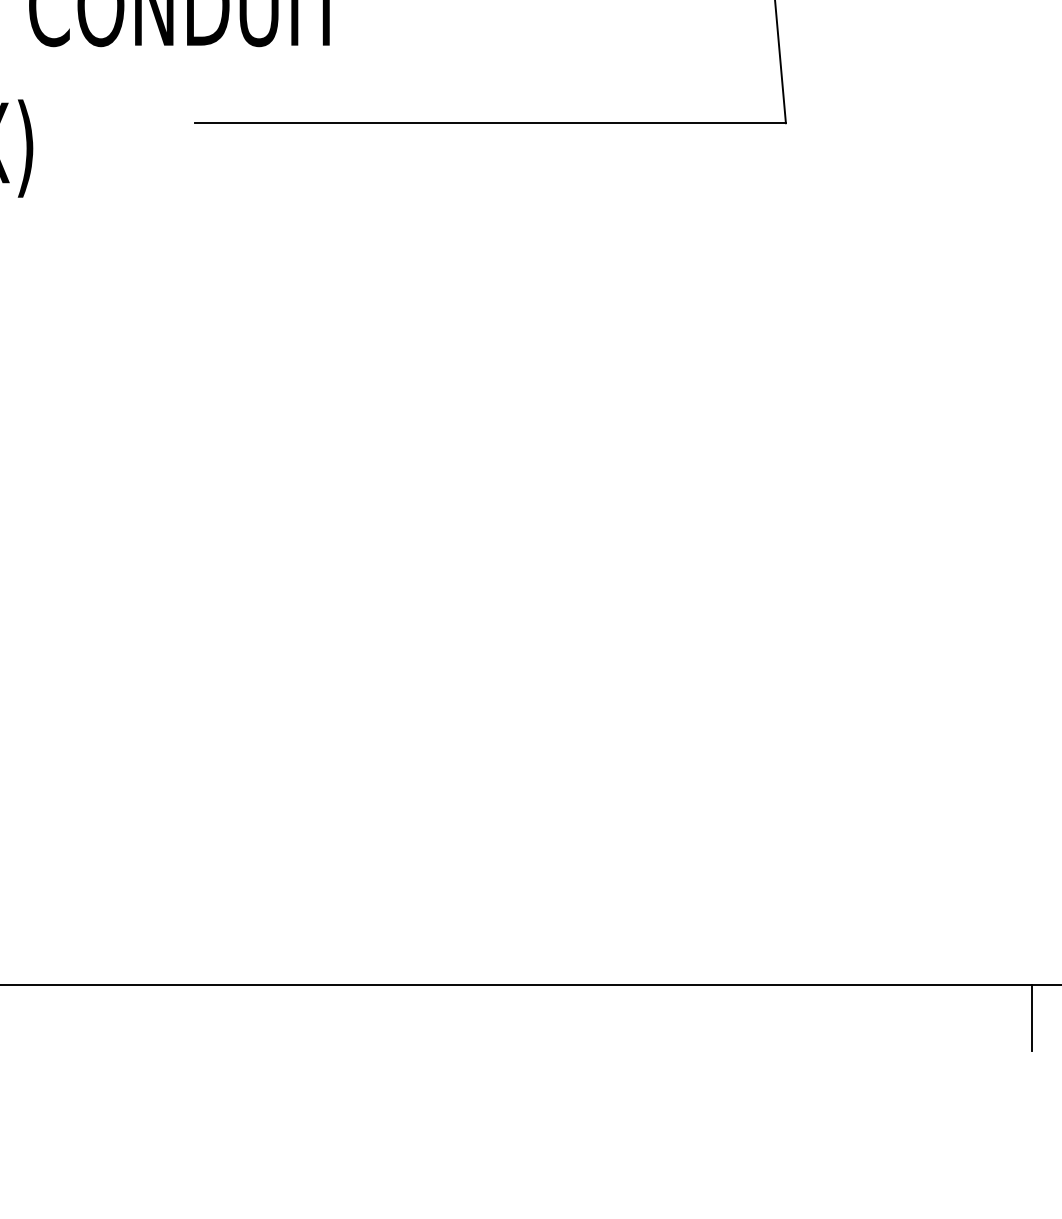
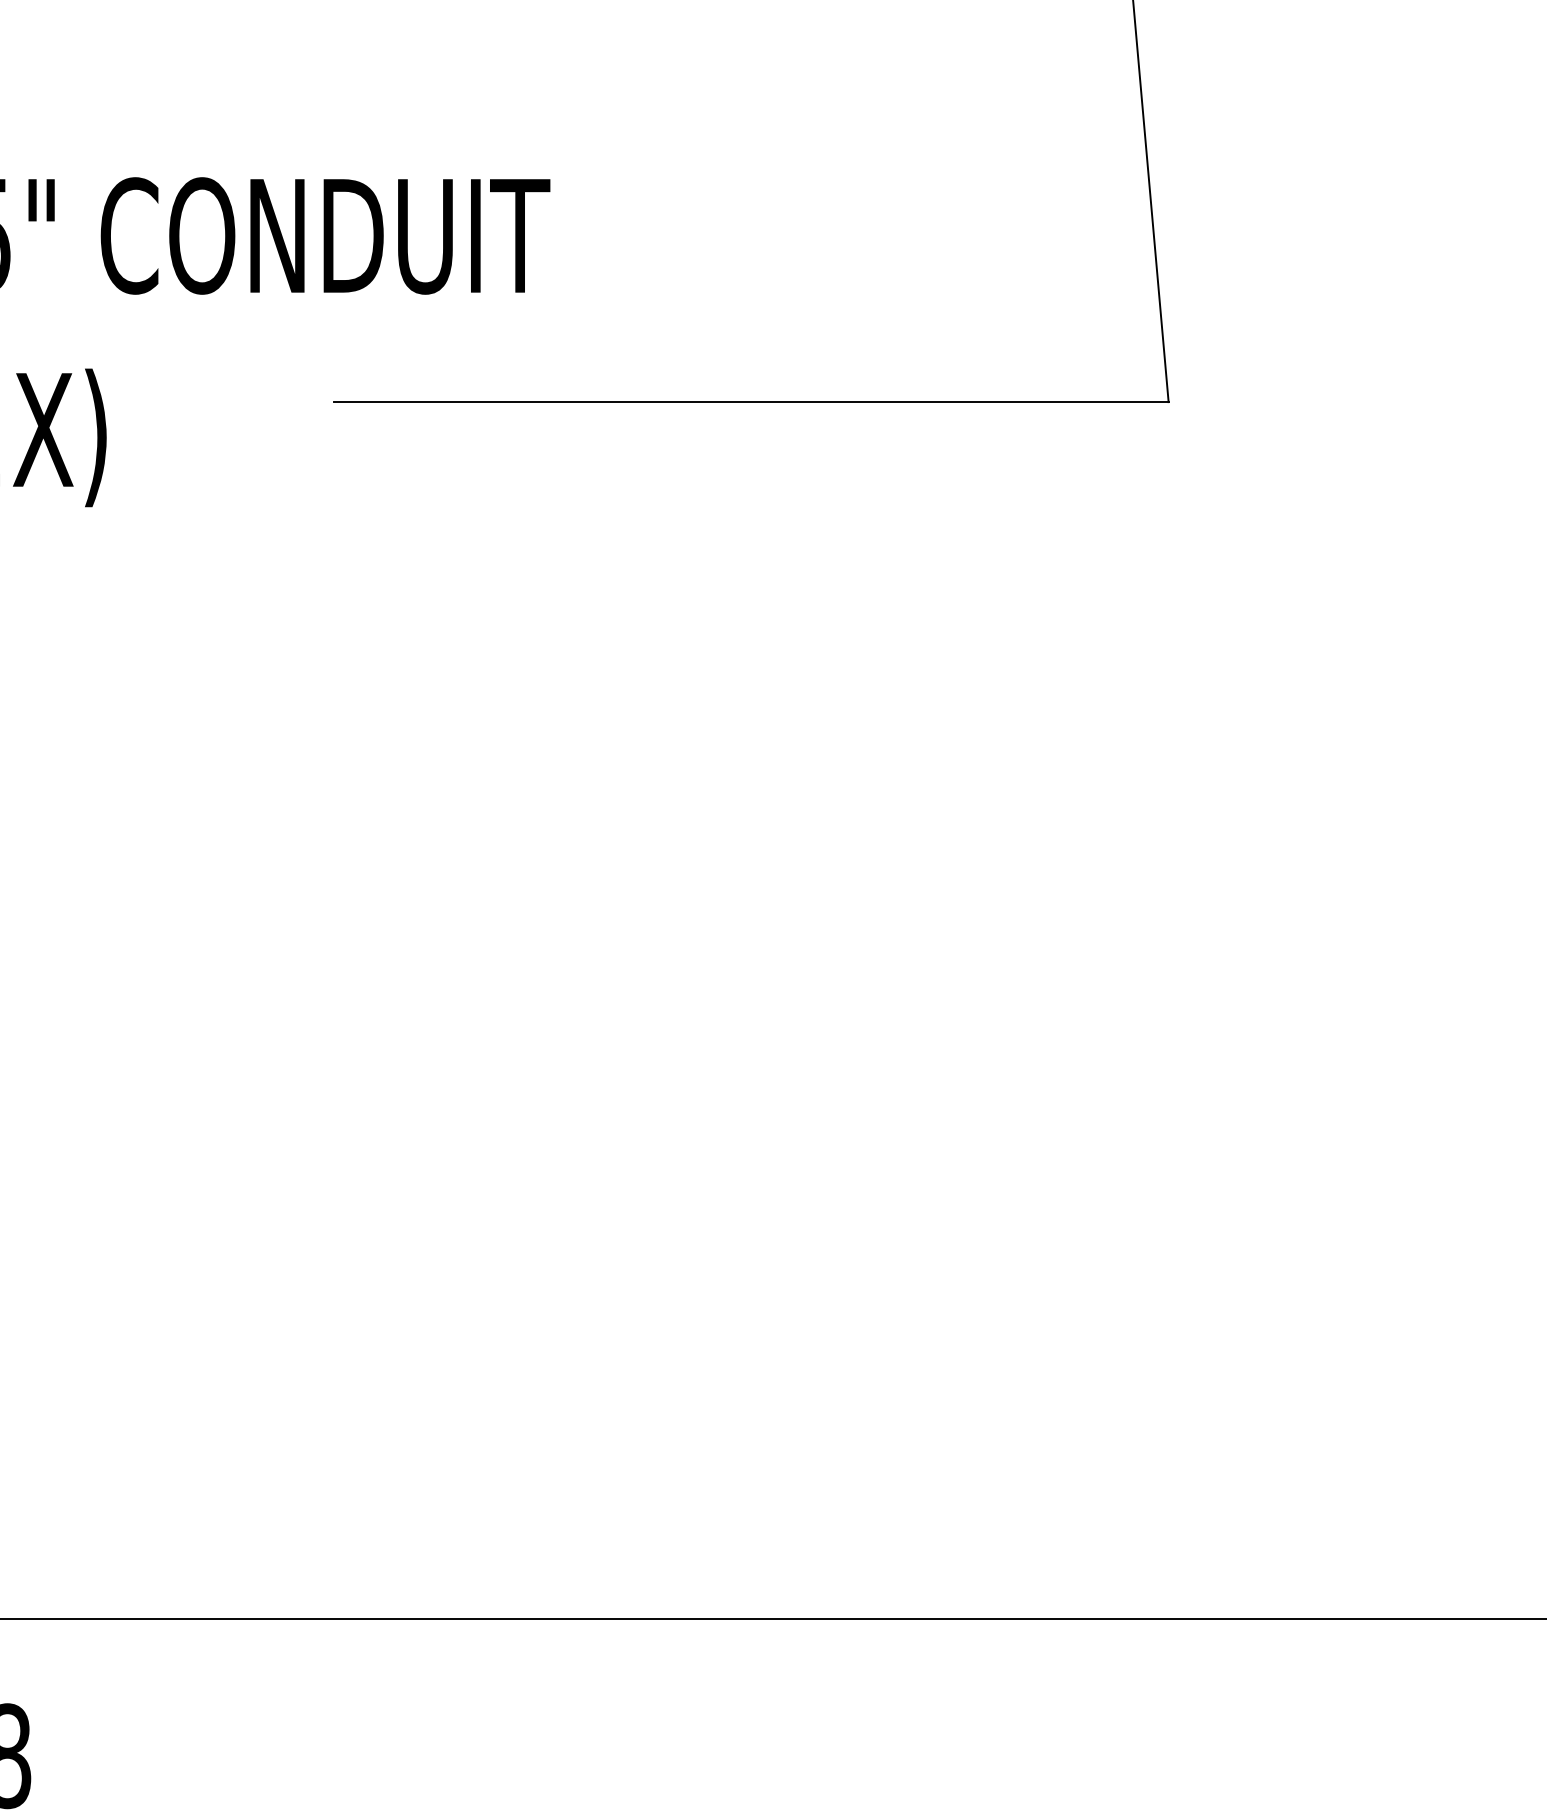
line: (1031, 1018) -> (1515, 1664), removed

